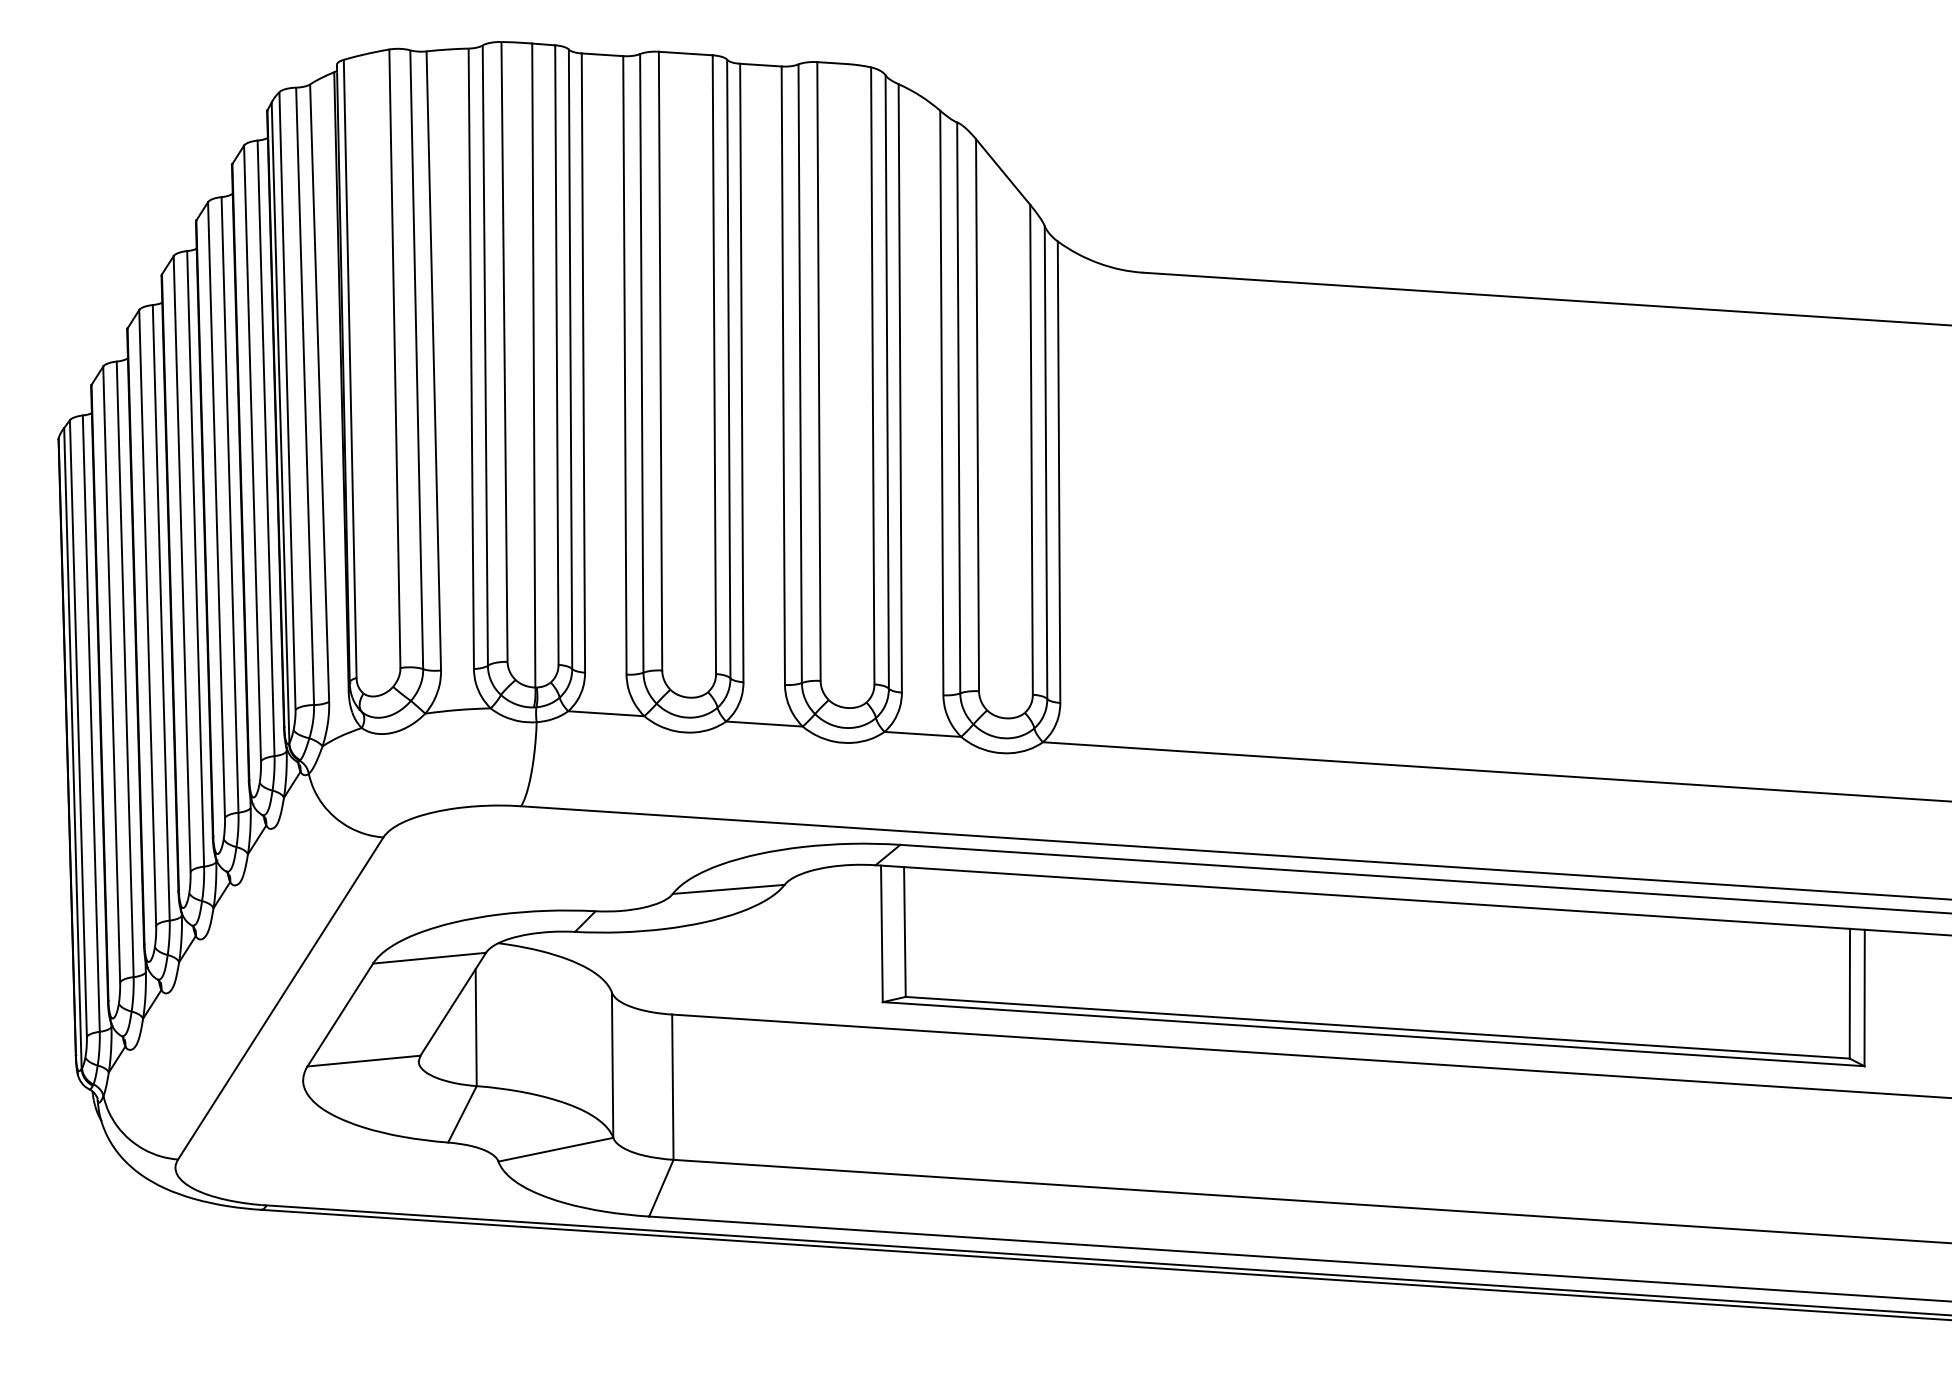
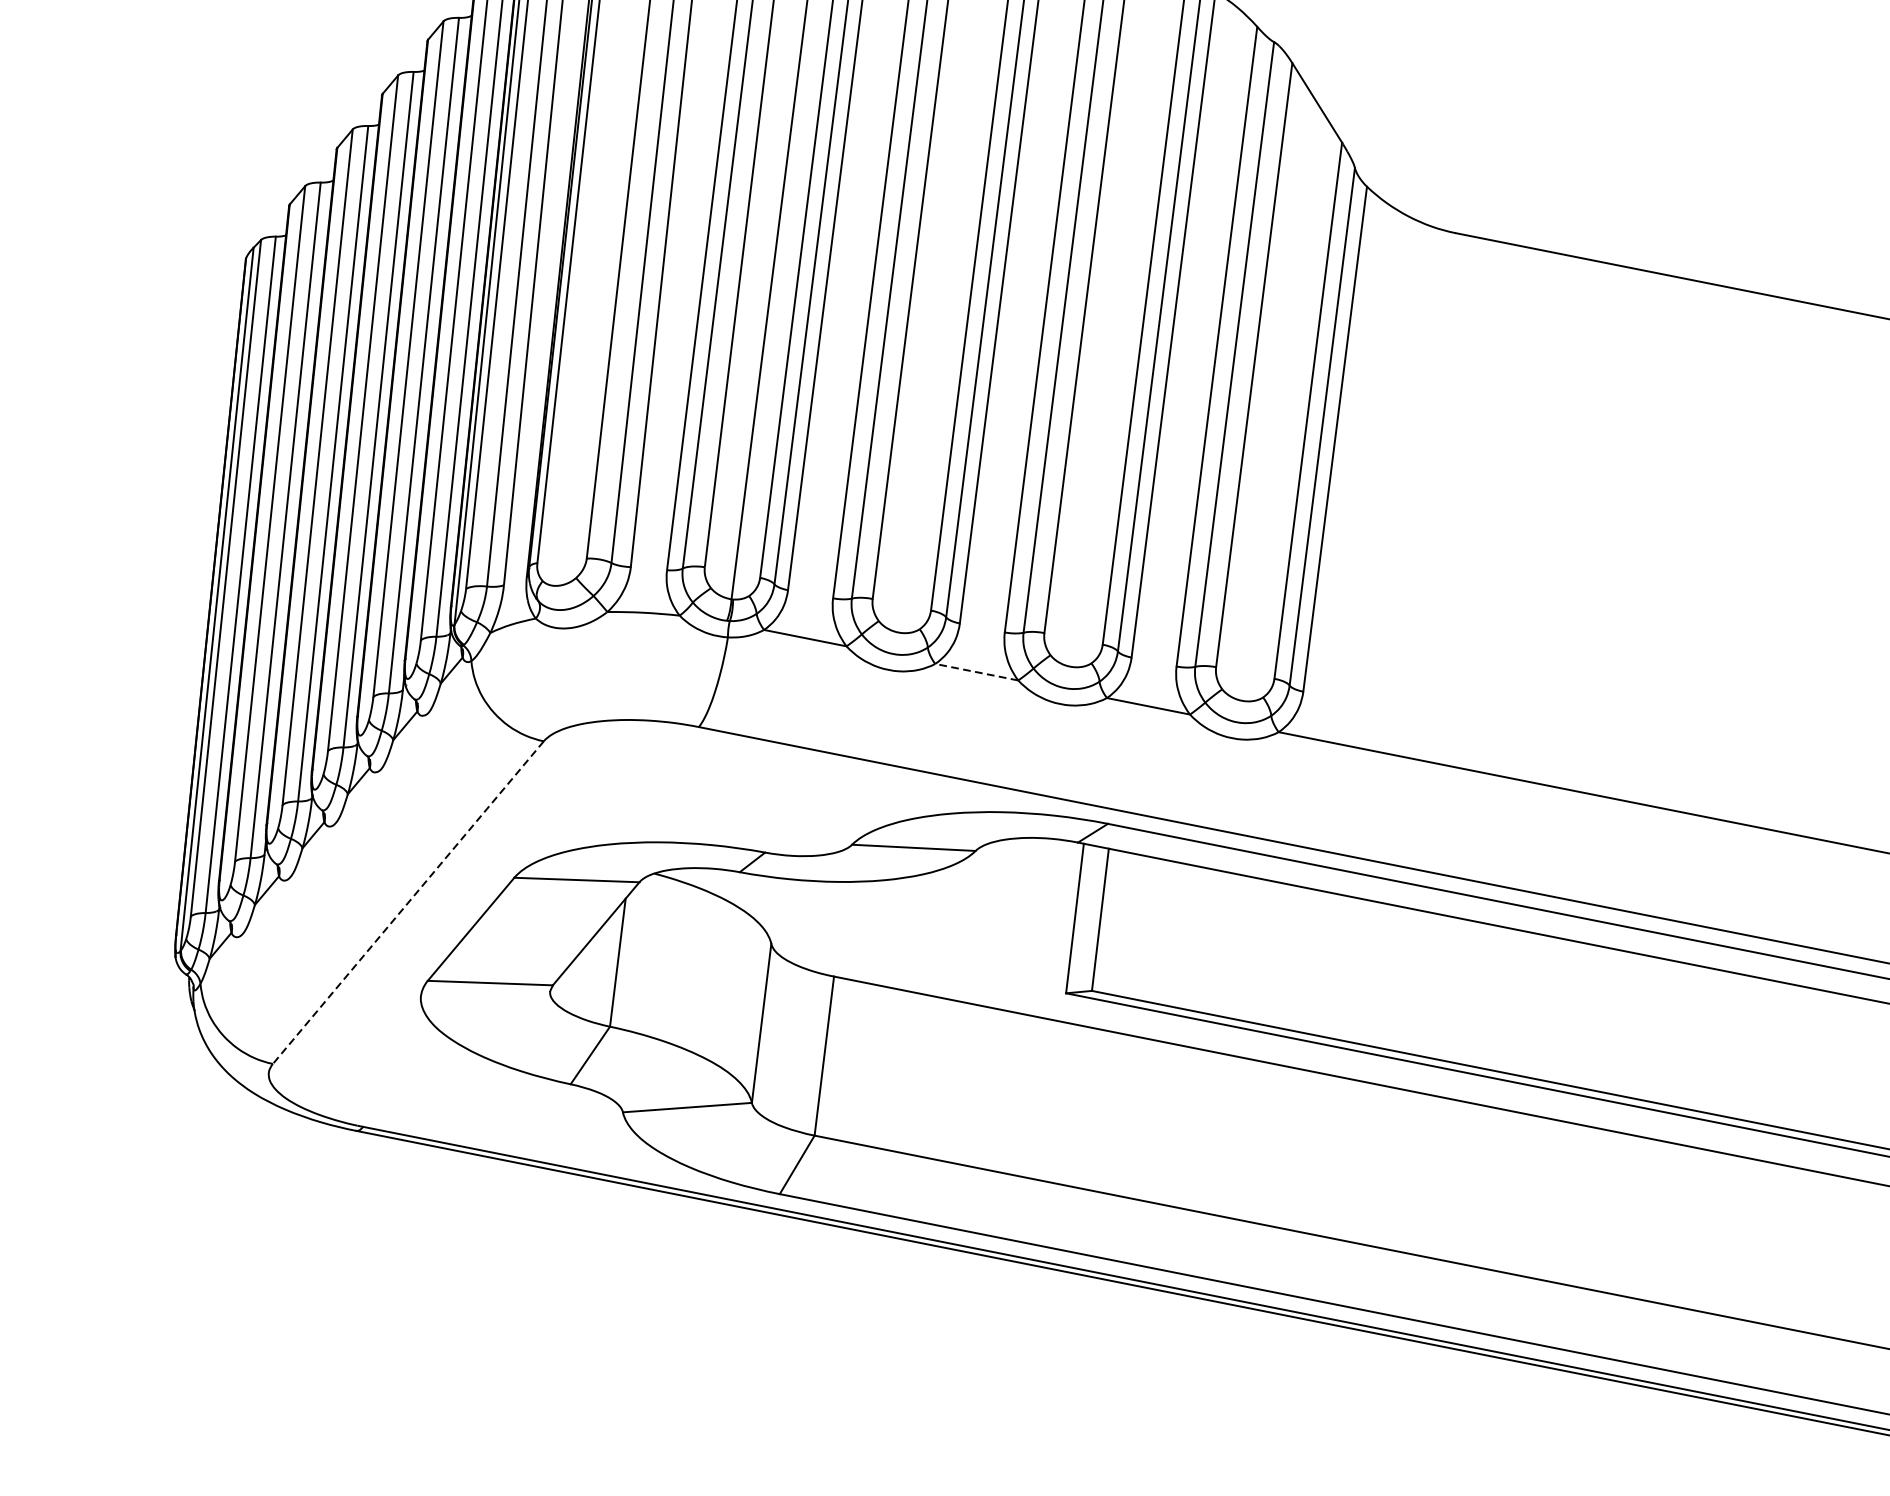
line: (763, 724) -> (975, 672), solid -> dashed
line: (280, 998) -> (408, 902), solid -> dashed

